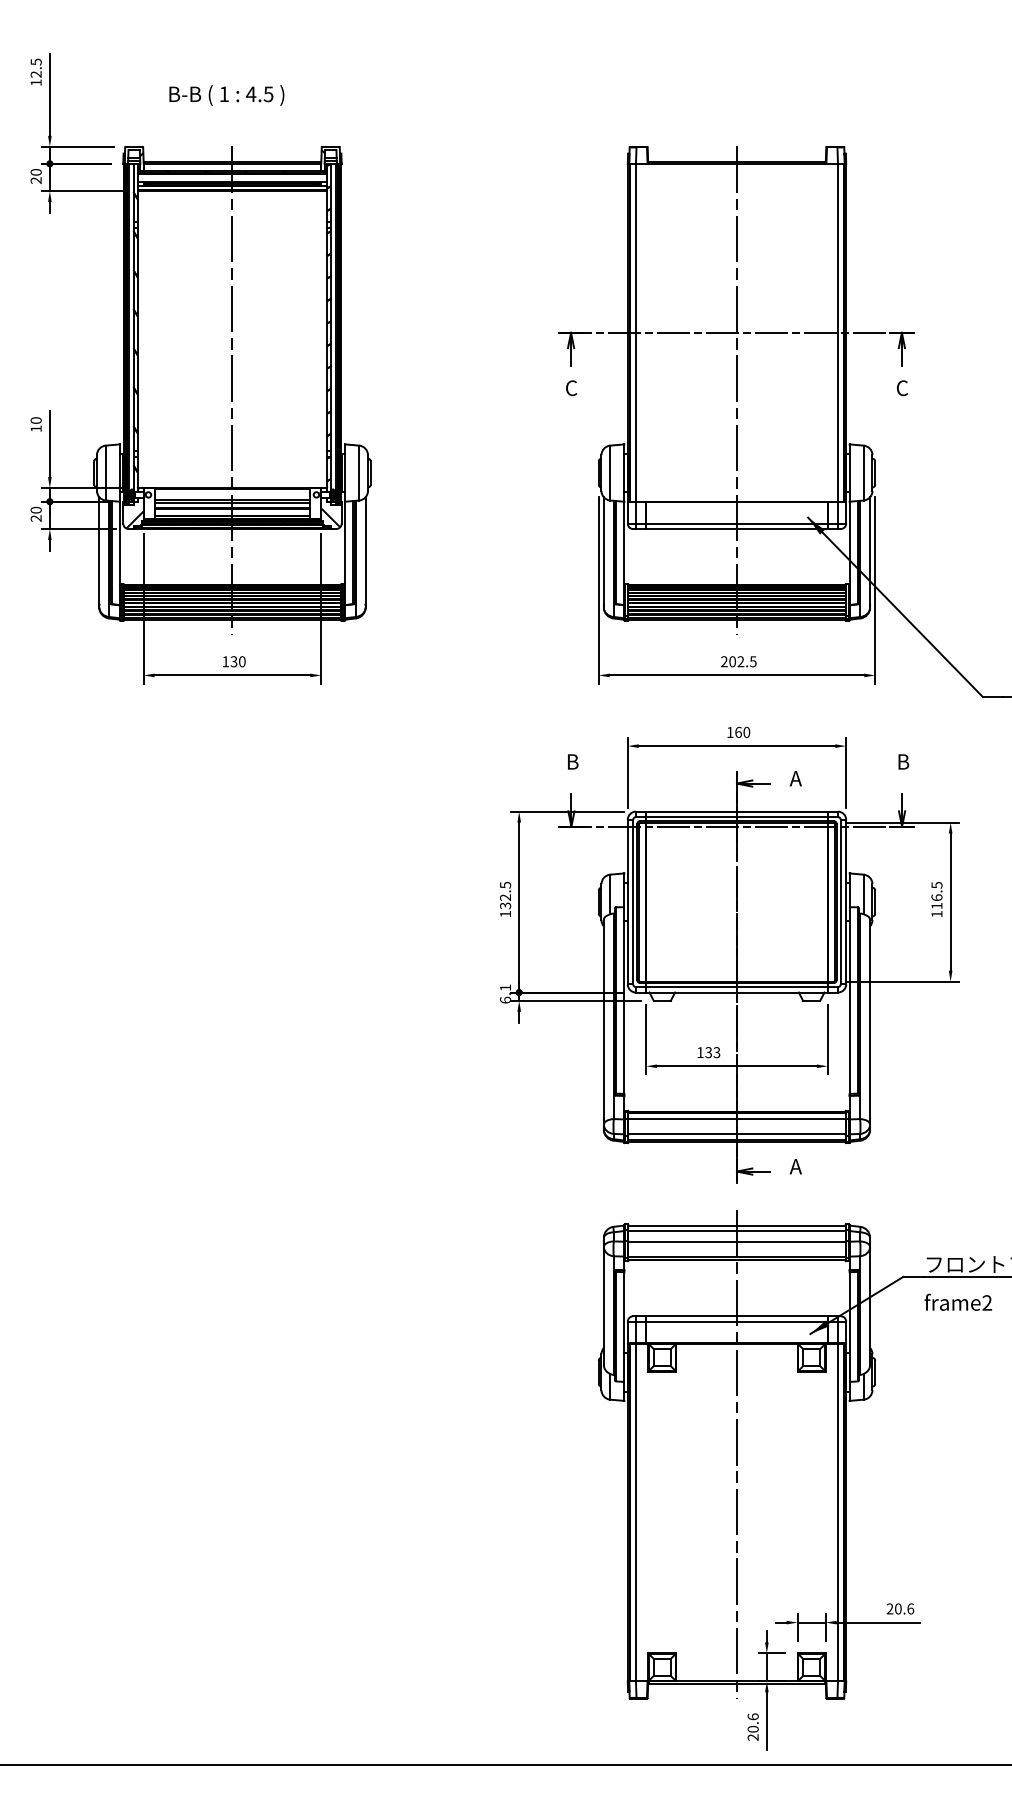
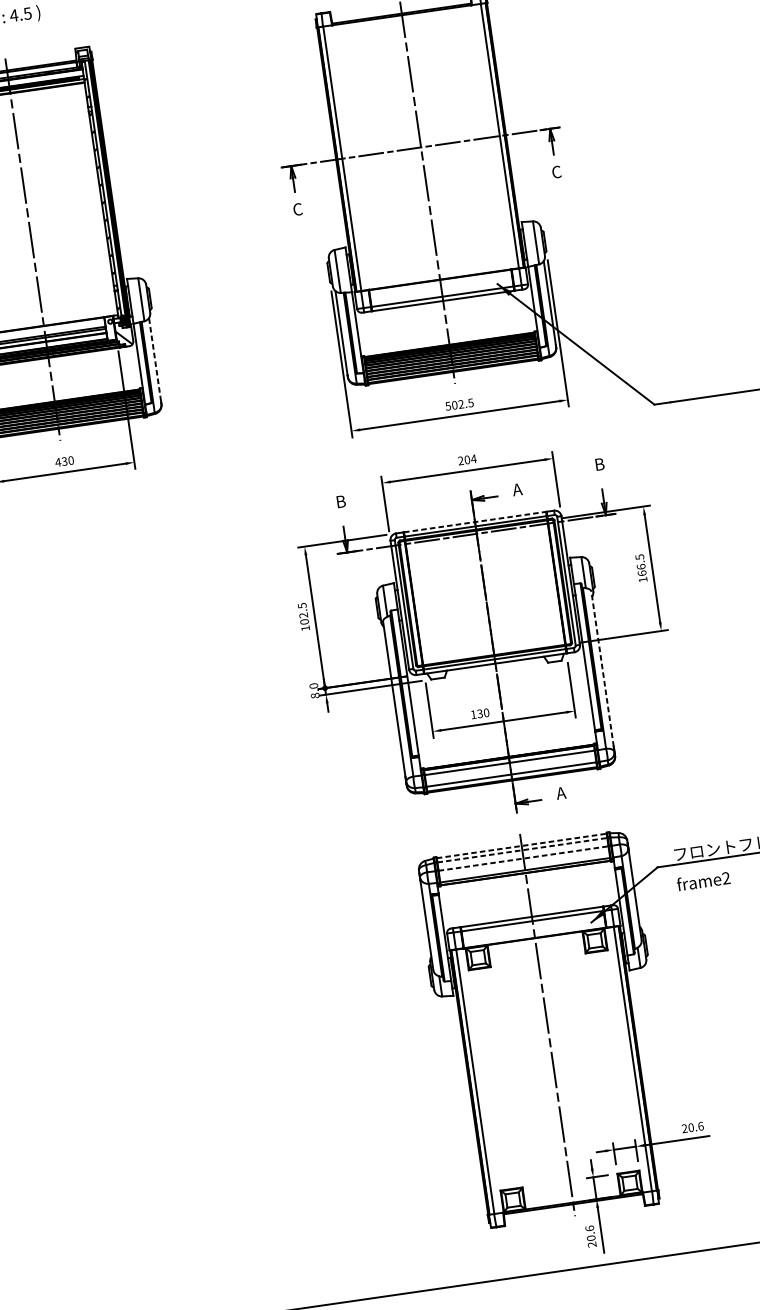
line: (365, 550) -> (154, 359), solid -> dashed
text: (225, 661) -> (57, 462), 130 -> 430
text: (724, 661) -> (448, 406), 202.5 -> 502.5
text: (738, 731) -> (467, 459), 160 -> 204
line: (736, 811) -> (474, 522), solid -> dashed
text: (505, 905) -> (304, 621), 132.5 -> 102.5
text: (936, 905) -> (641, 573), 116.5 -> 166.5
text: (505, 993) -> (314, 690), 6.1 -> 8.0
line: (870, 1018) -> (602, 668), solid -> dashed
text: (716, 1052) -> (486, 712), 133 -> 130
line: (736, 1225) -> (521, 845), solid -> dashed
line: (736, 1231) -> (522, 850), solid -> dashed
line: (736, 1241) -> (523, 858), solid -> dashed

